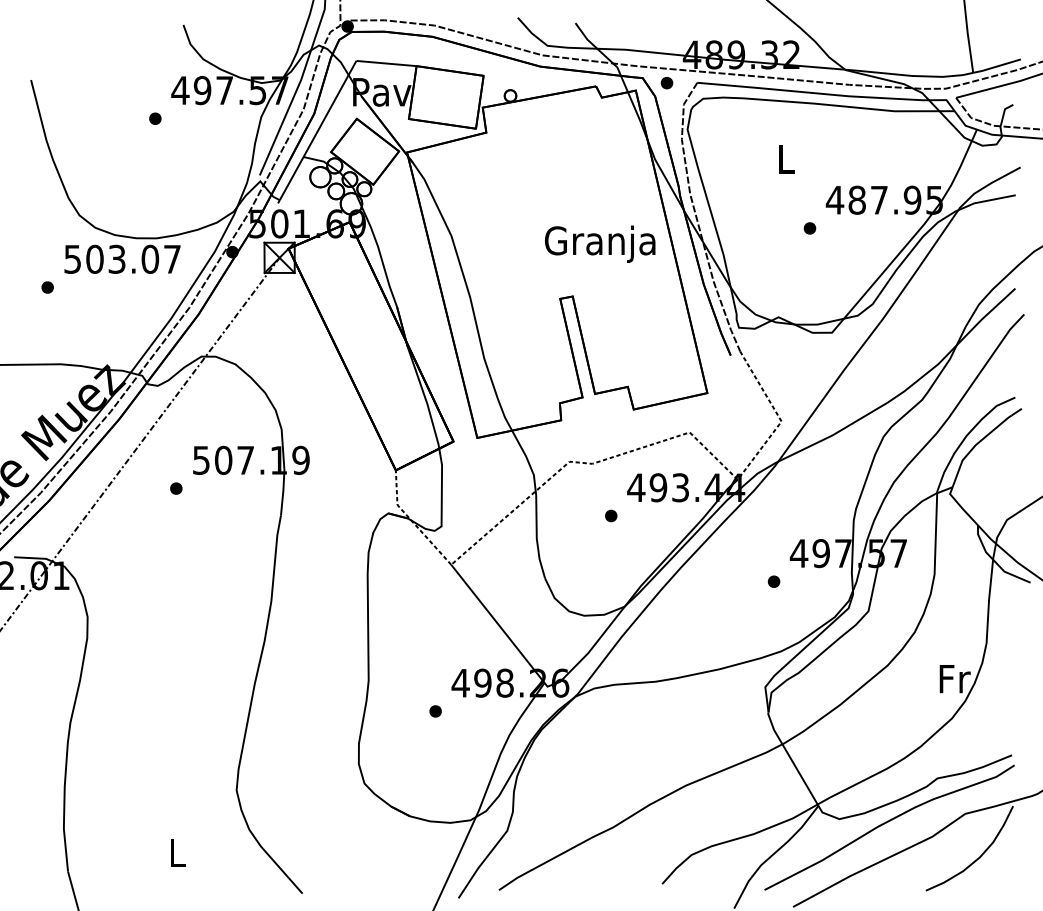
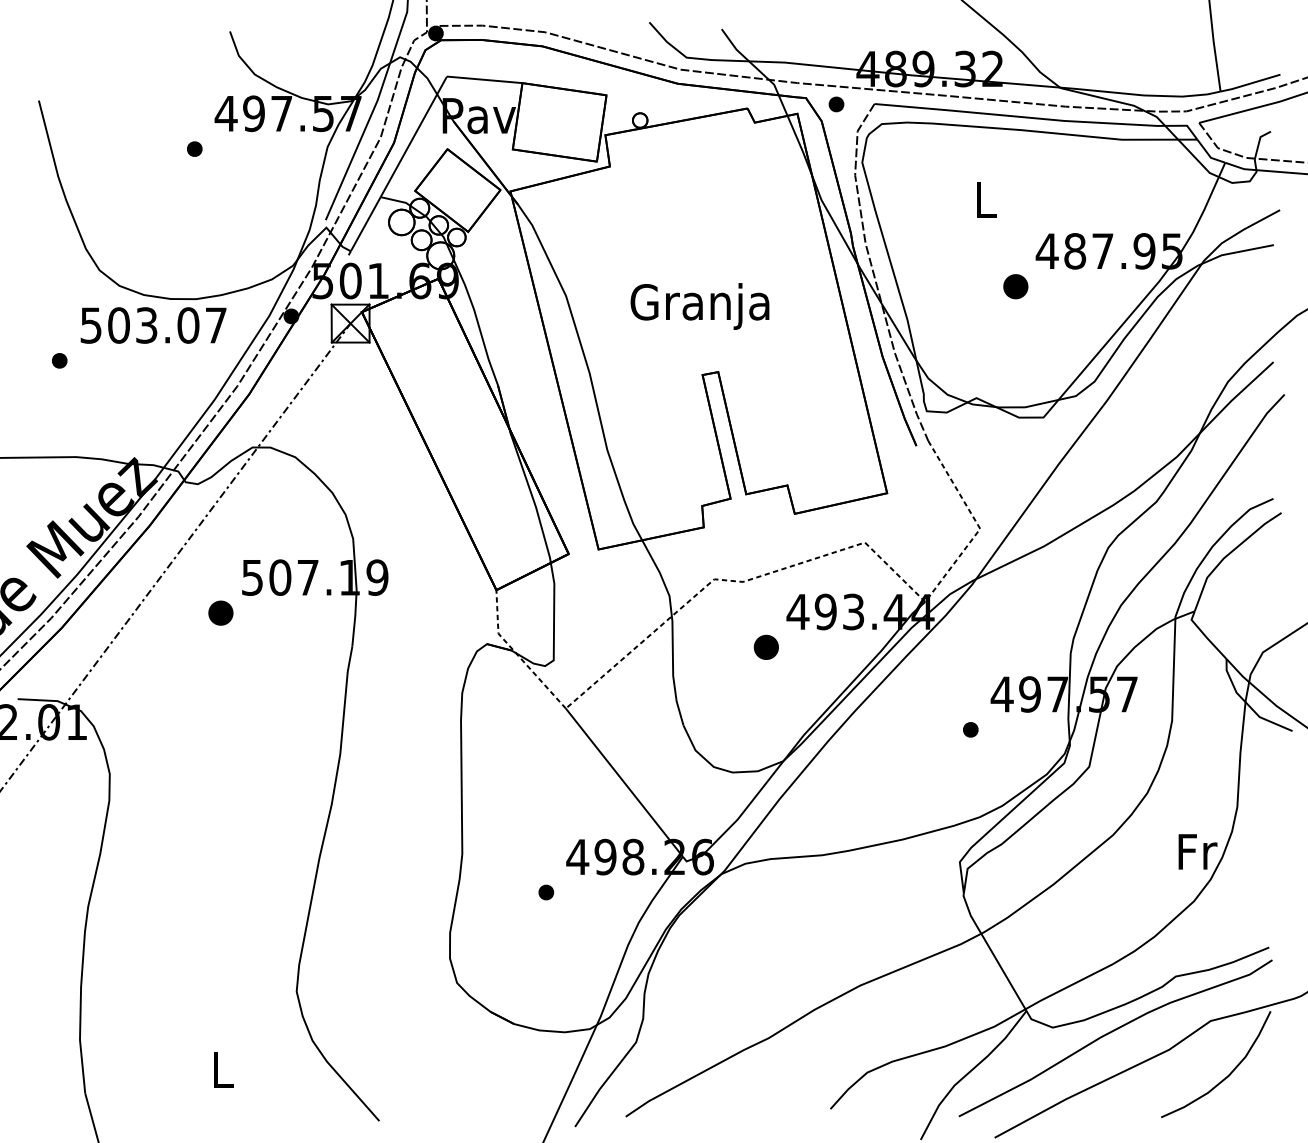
part: (809, 228) -> (1015, 286), size x1.6
text: (600, 243) -> (700, 305), moved
part: (176, 488) -> (221, 612), size x1.6
part: (611, 515) -> (766, 646), size x1.6

